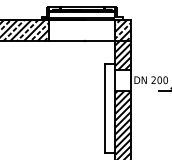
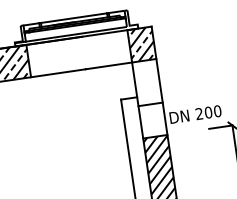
hatch: (123, 54) -> (147, 81), removed

